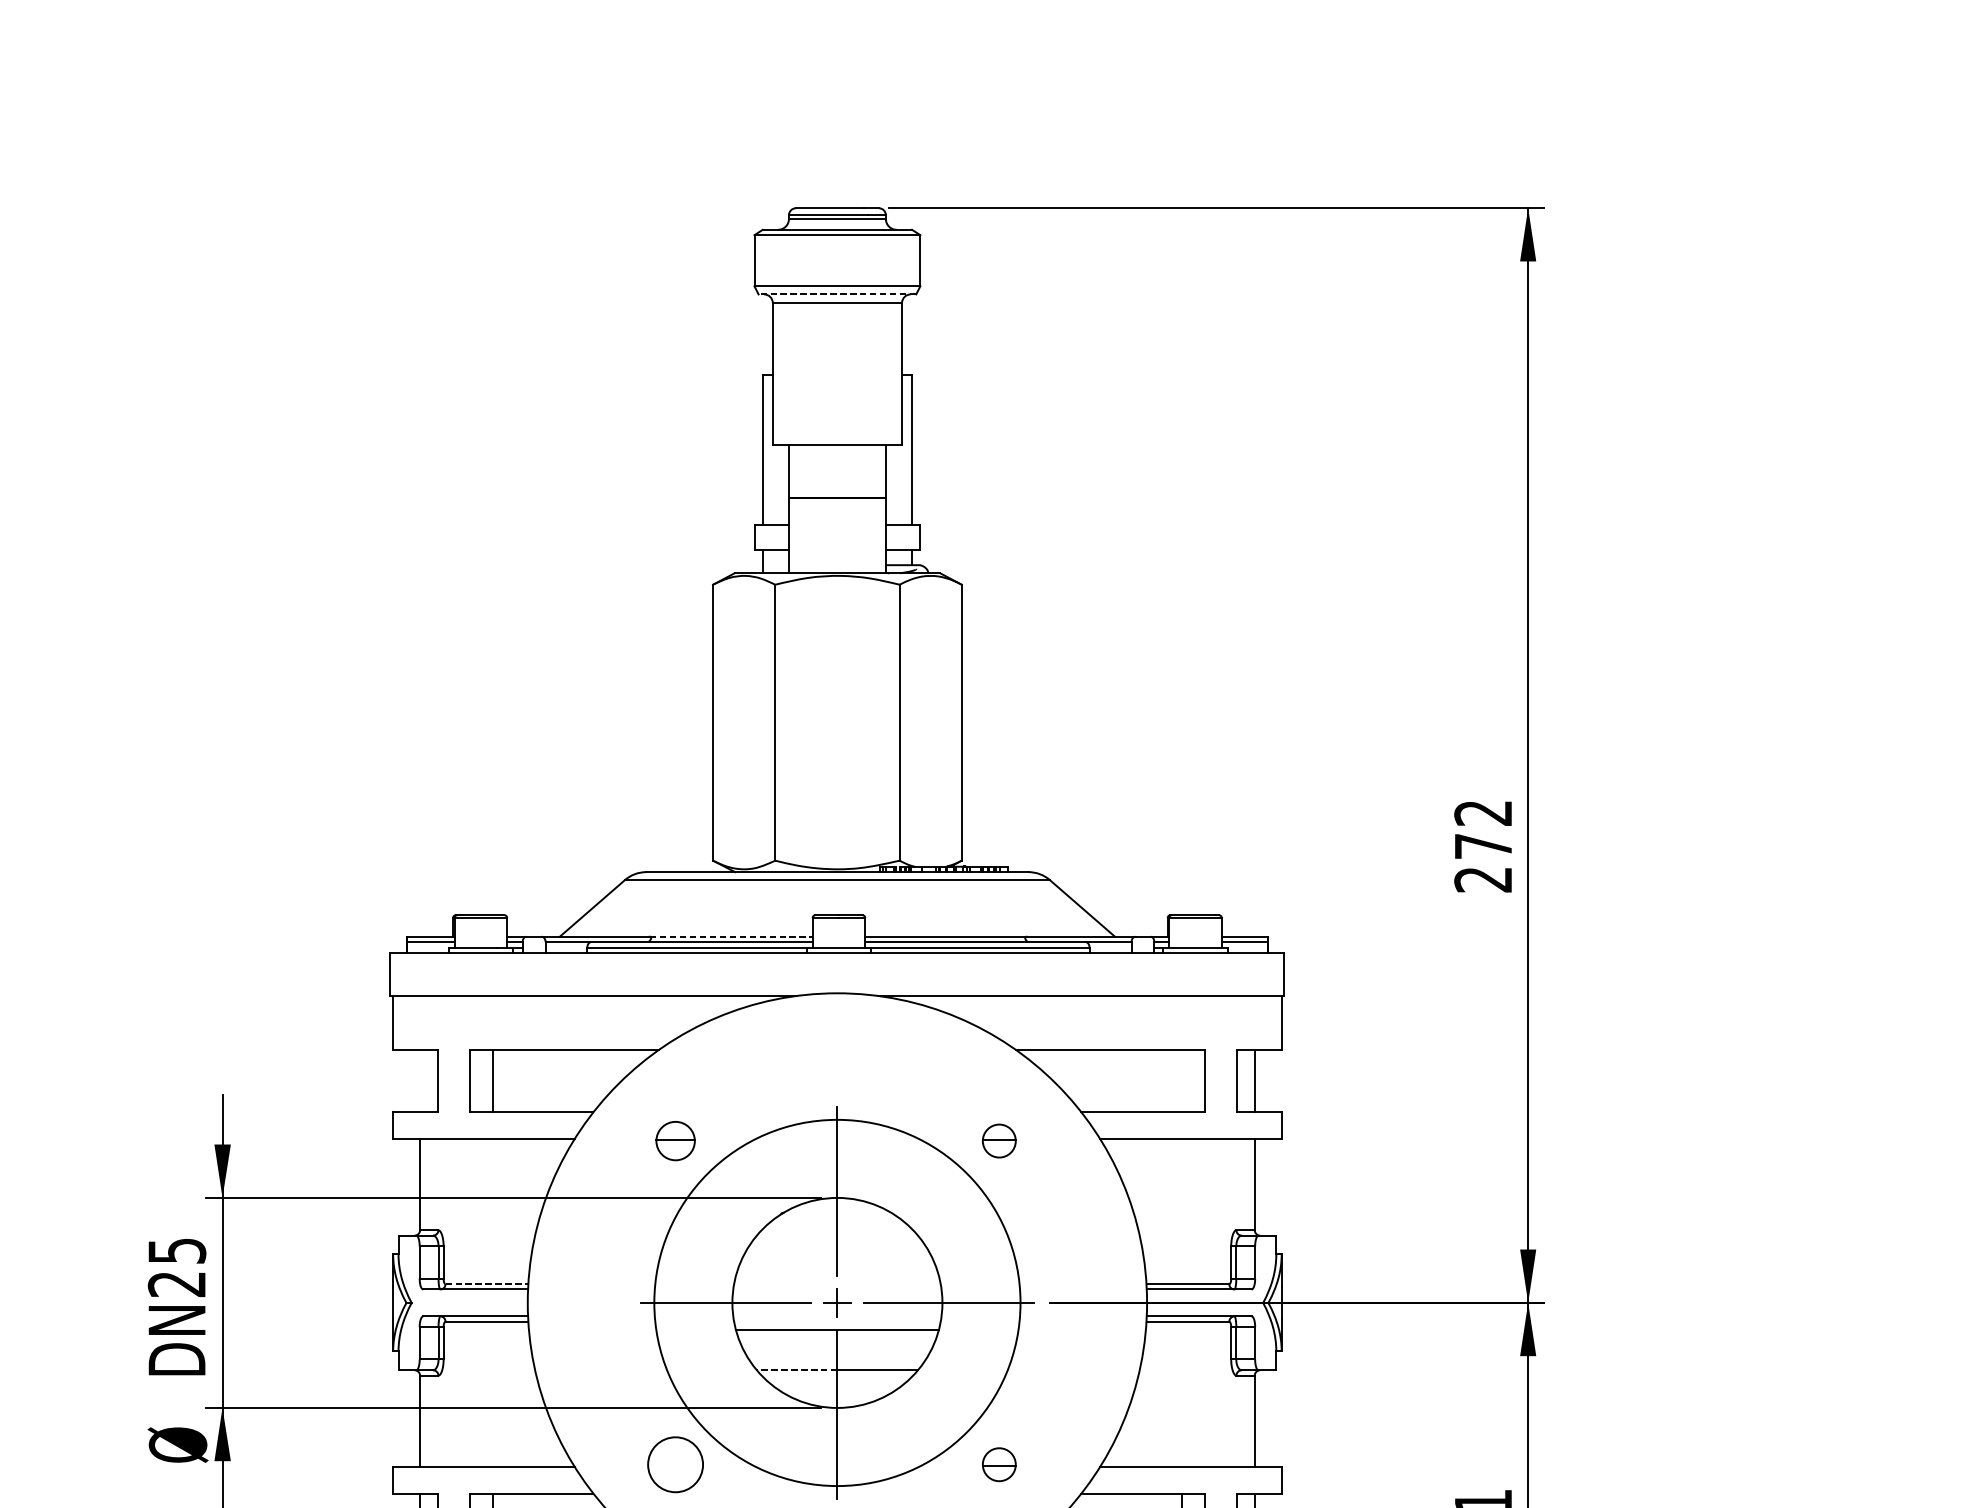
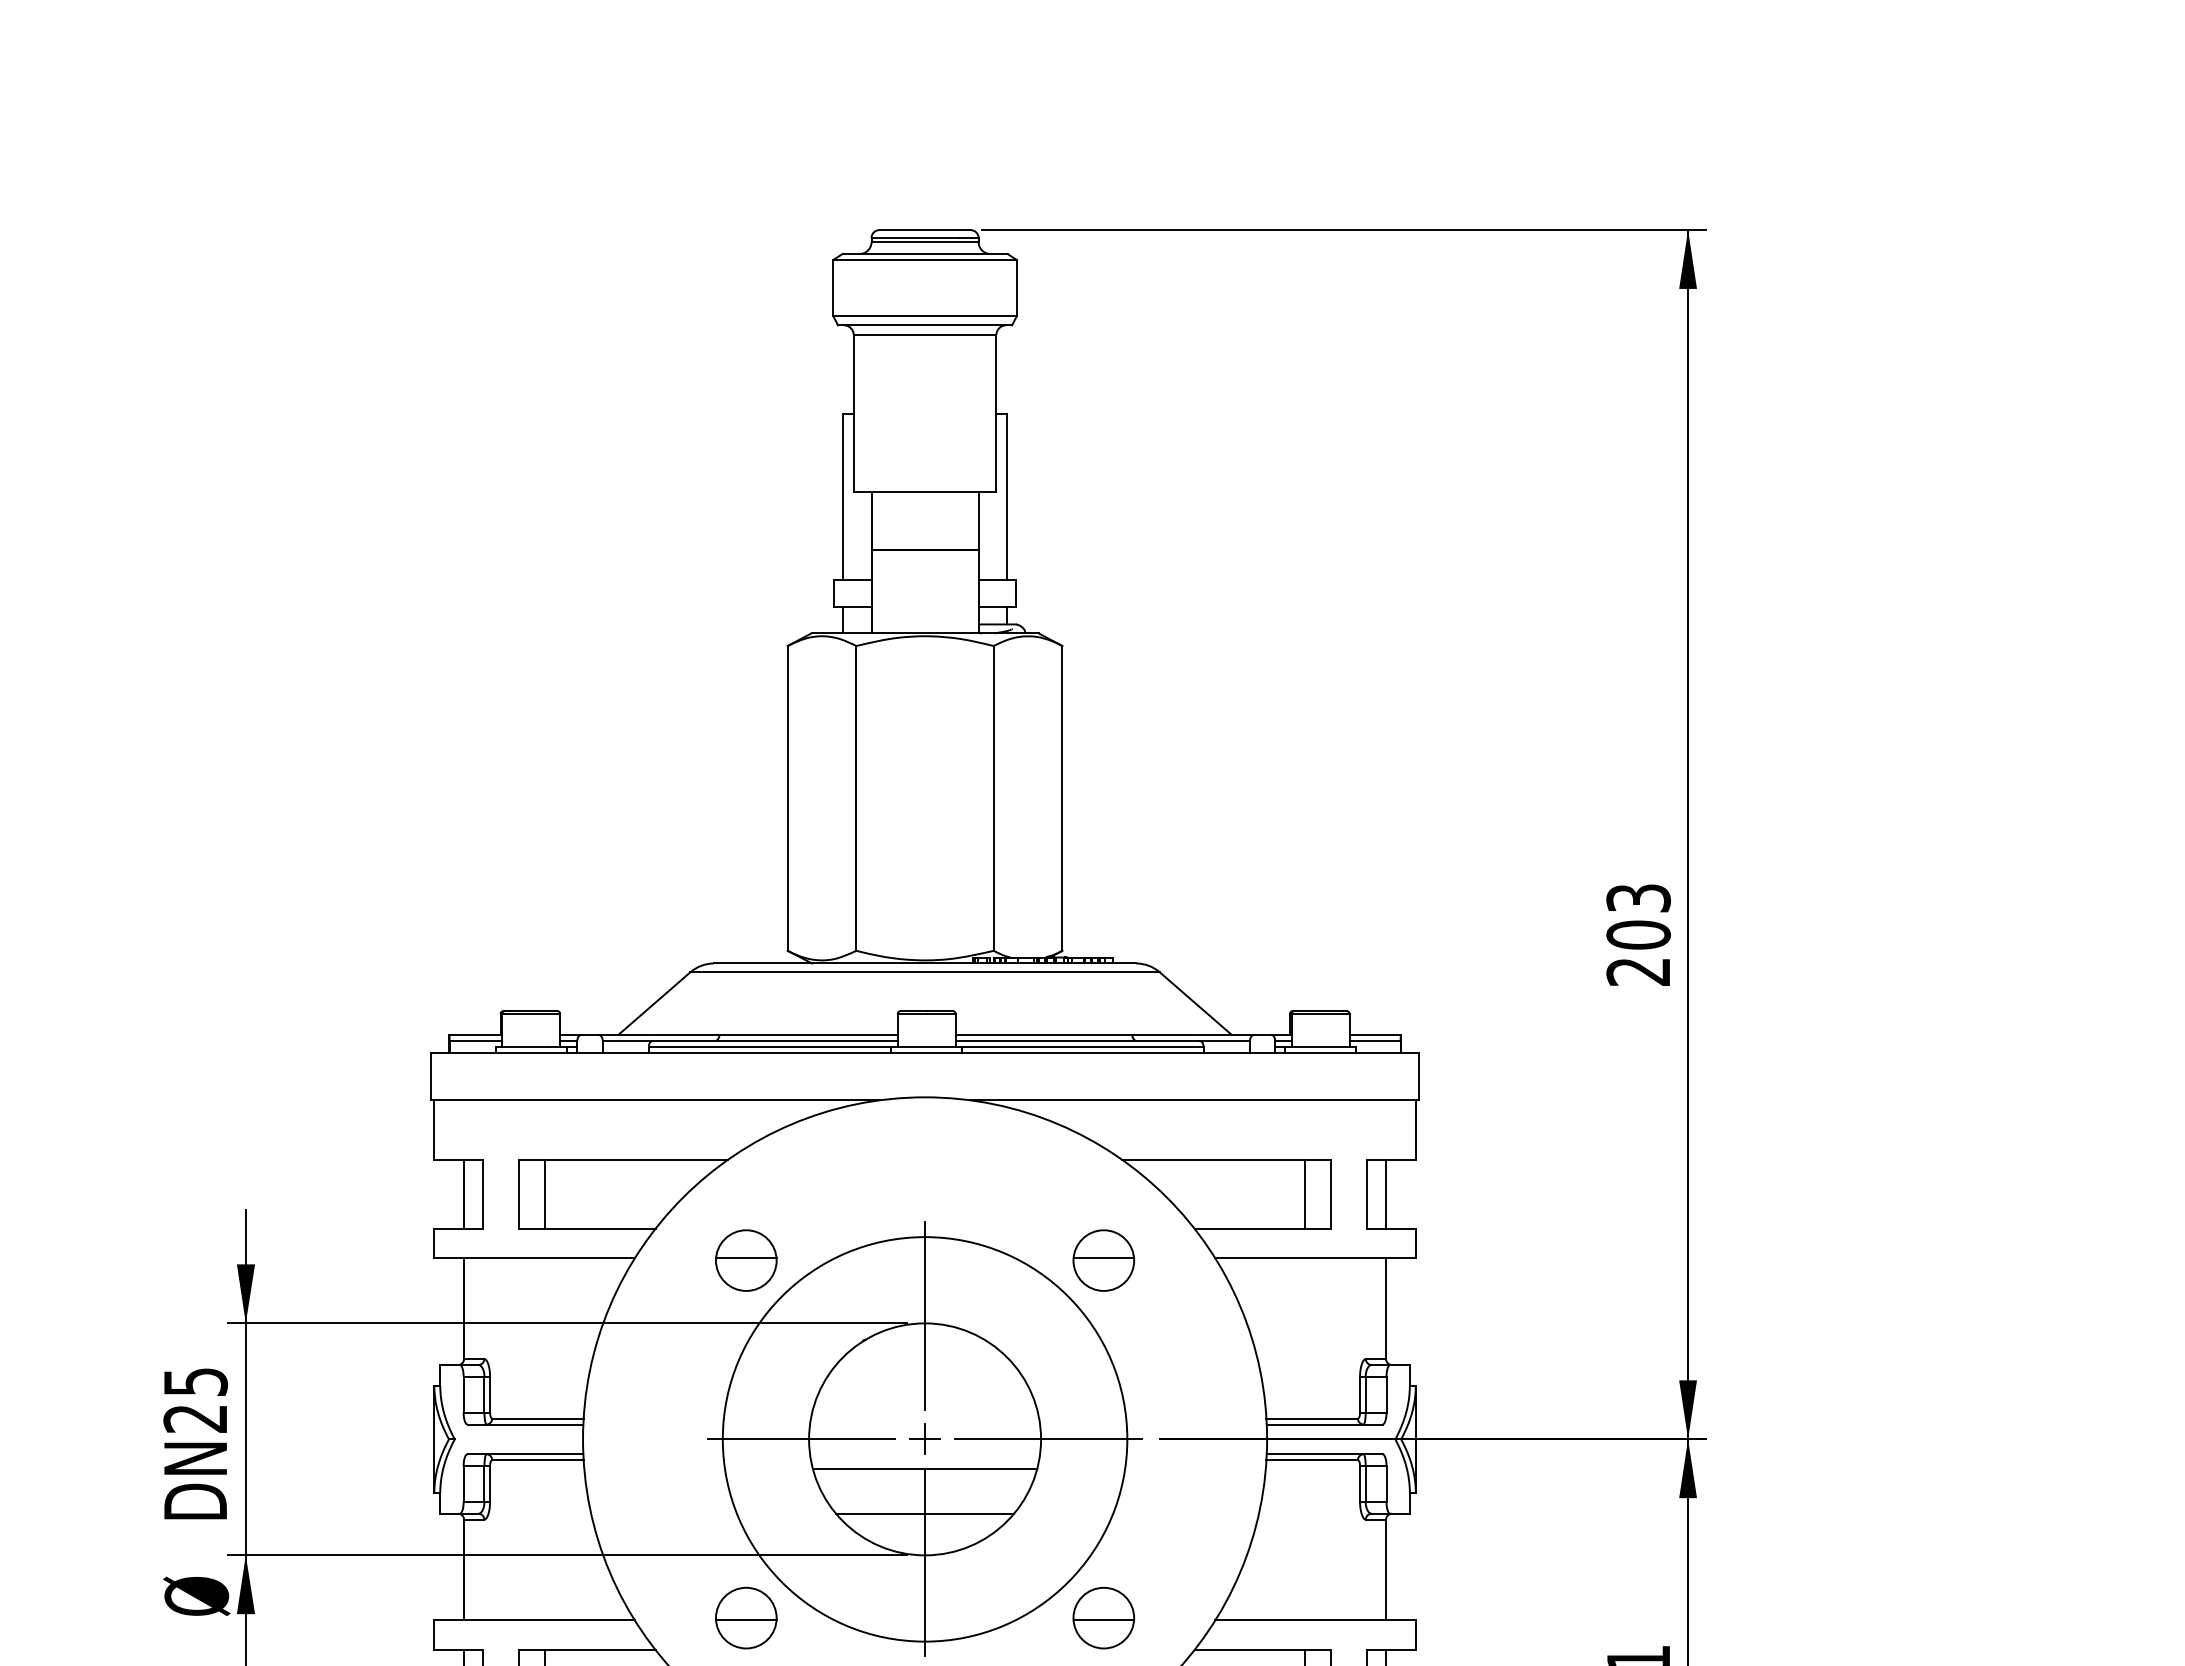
line: (836, 294) -> (924, 325), dashed -> solid
text: (1483, 829) -> (1638, 916), 272 -> 203
line: (730, 936) -> (807, 1034), dashed -> solid
line: (420, 1080) -> (464, 1193), added
line: (1181, 1080) -> (1305, 1193), added
part: (675, 1141) -> (746, 1260), size x1.43
part: (998, 1141) -> (1103, 1260), size x1.67
line: (486, 1284) -> (537, 1418), dashed -> solid
line: (797, 1370) -> (880, 1513), dashed -> solid
part: (998, 1464) -> (1103, 1617), size x1.67
line: (675, 1466) -> (746, 1620), added

